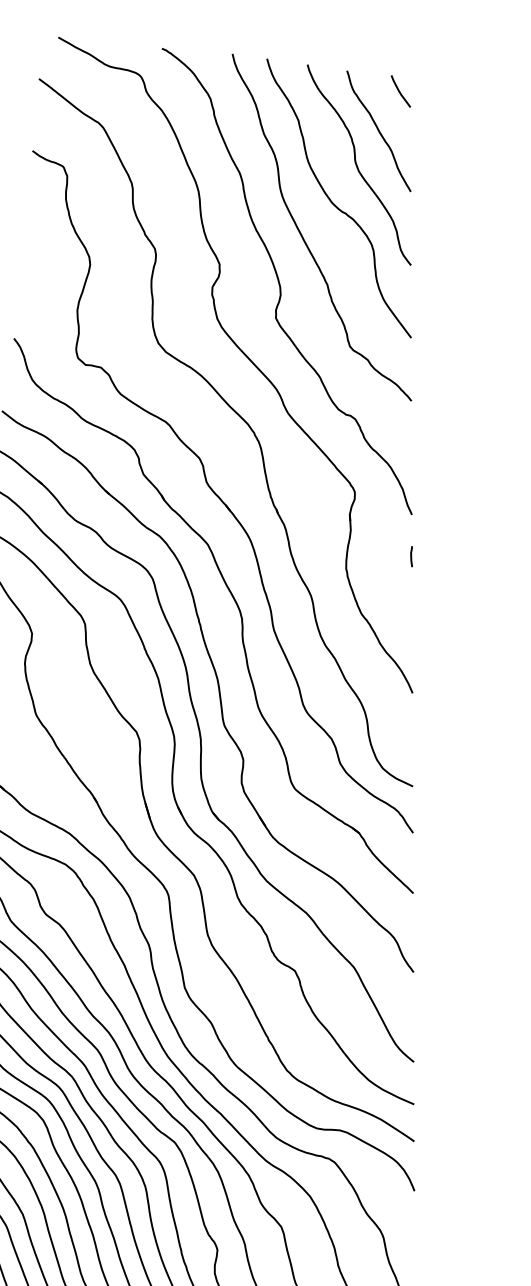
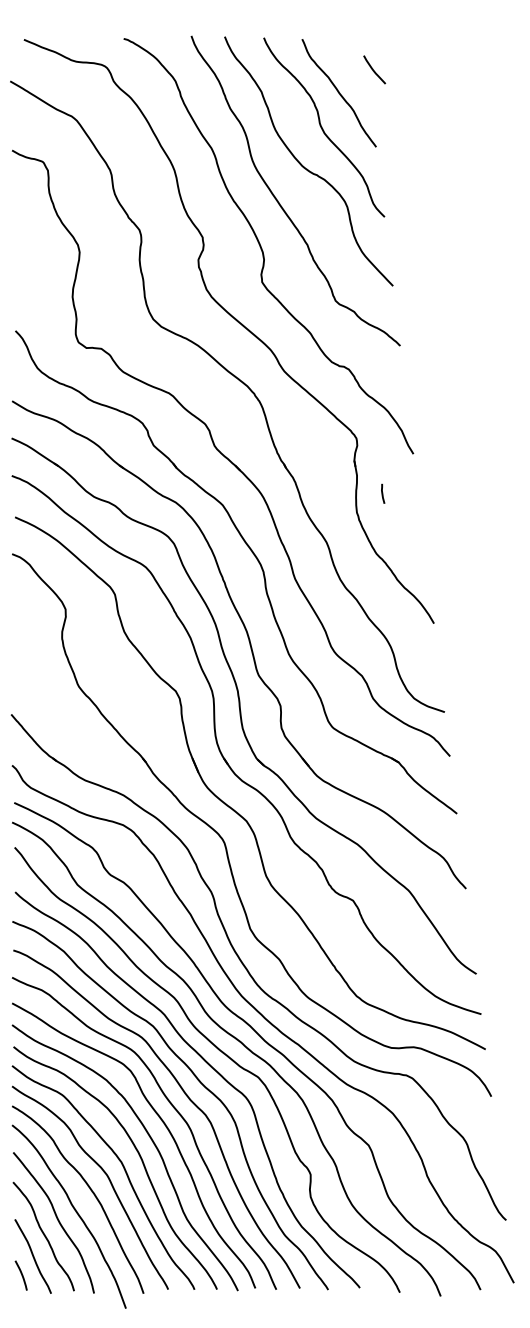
curve: (399, 90) -> (373, 69), moved
line: (412, 556) -> (383, 493), moved

